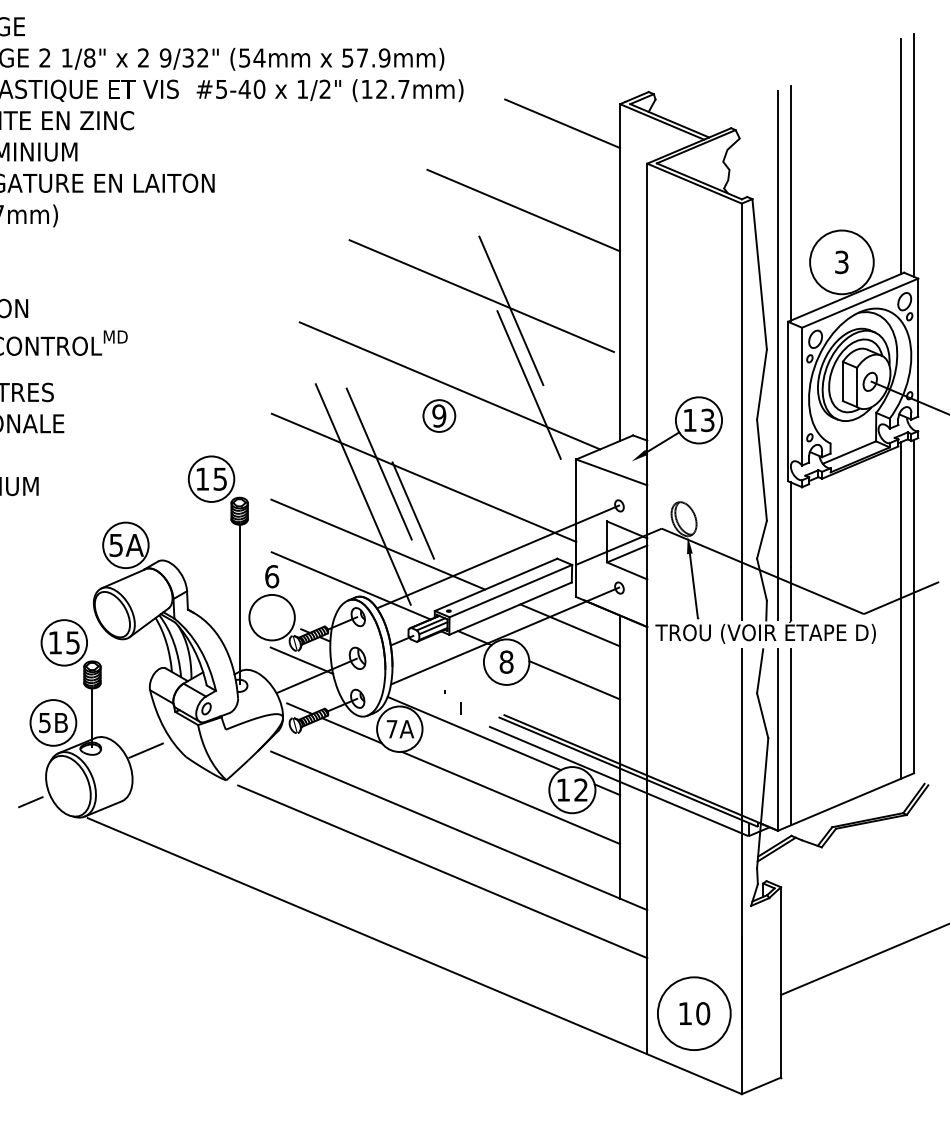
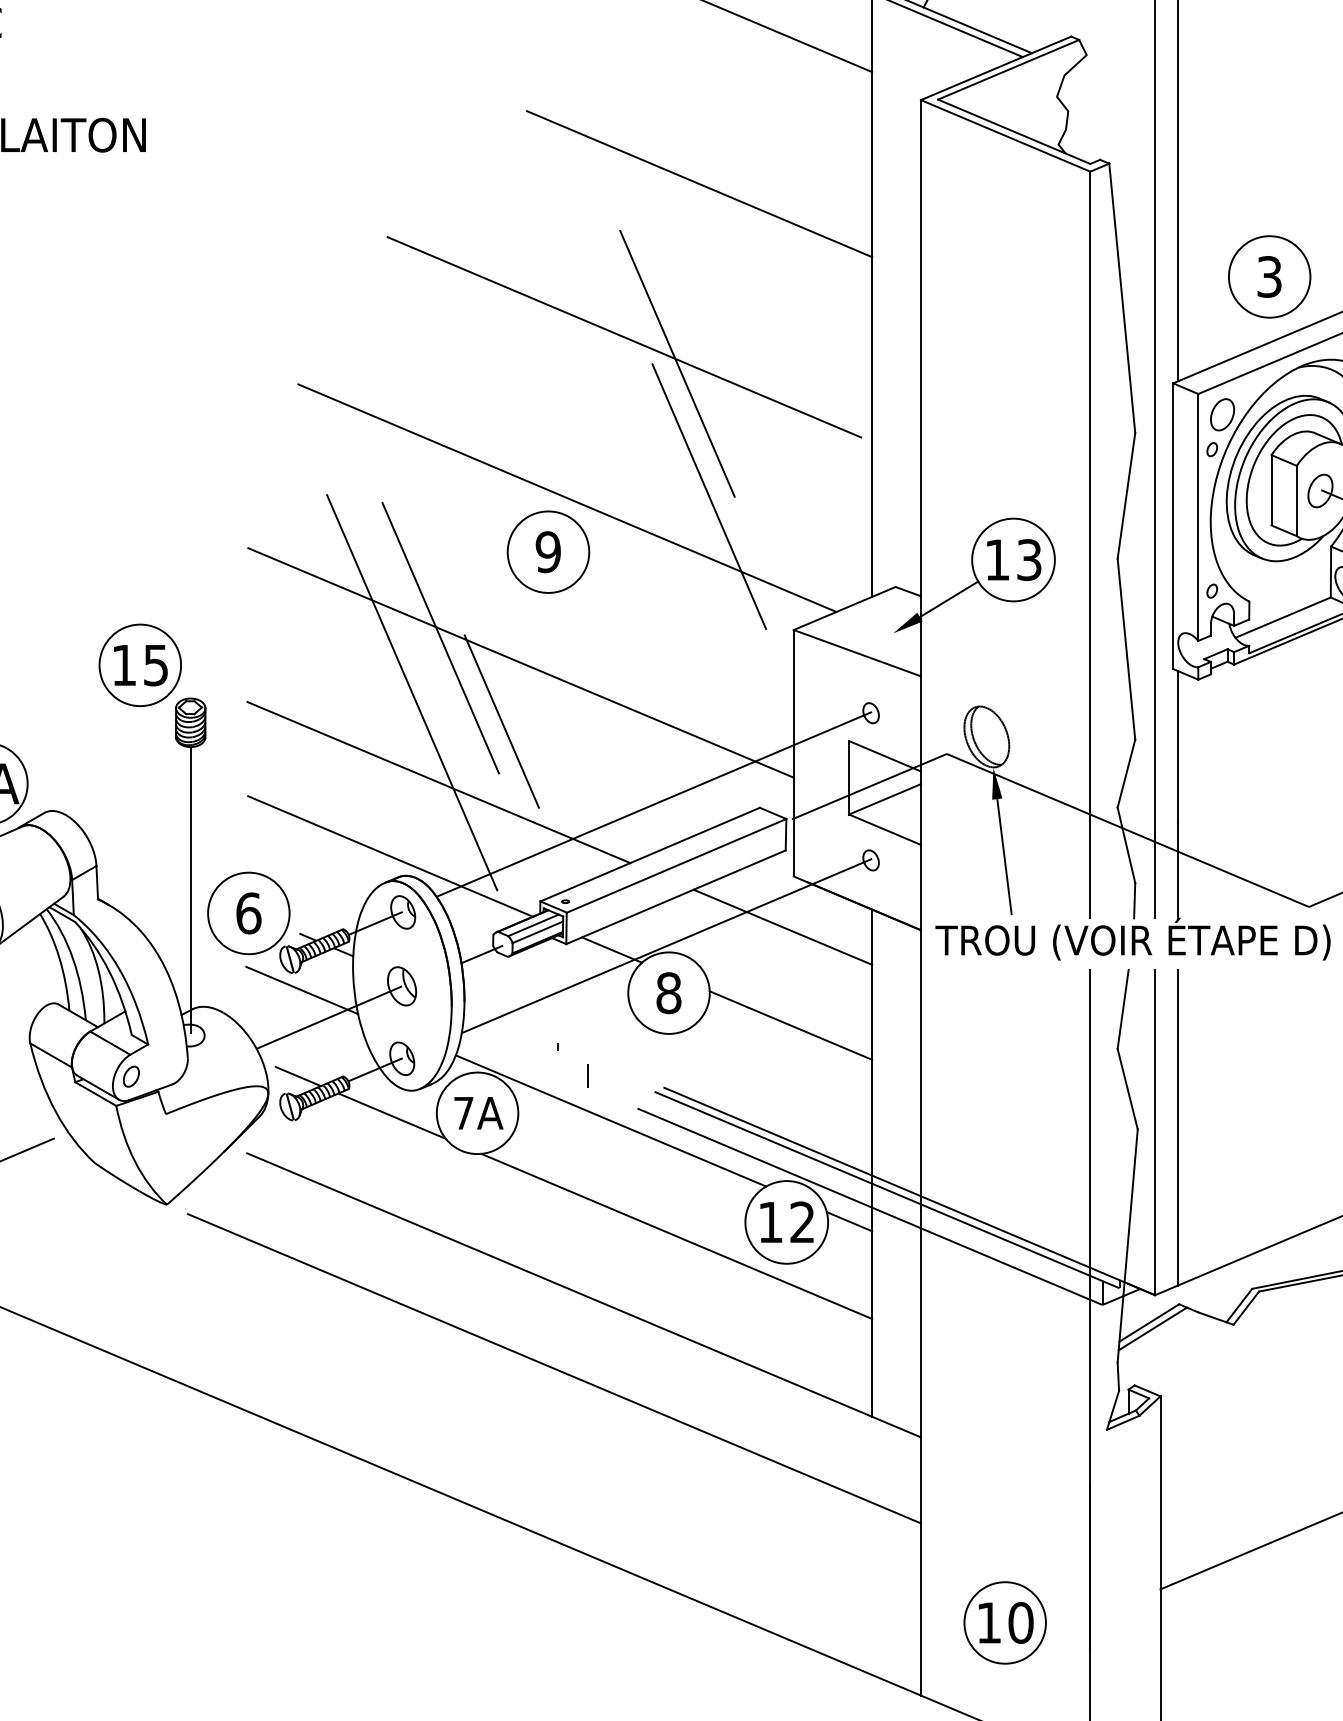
circle: (841, 262) -> (1268, 277), size x0.71
circle: (439, 415) -> (548, 551), size x1.43
text: (272, 576) -> (249, 913), moved
circle: (694, 1013) -> (1005, 1622), size x0.62

